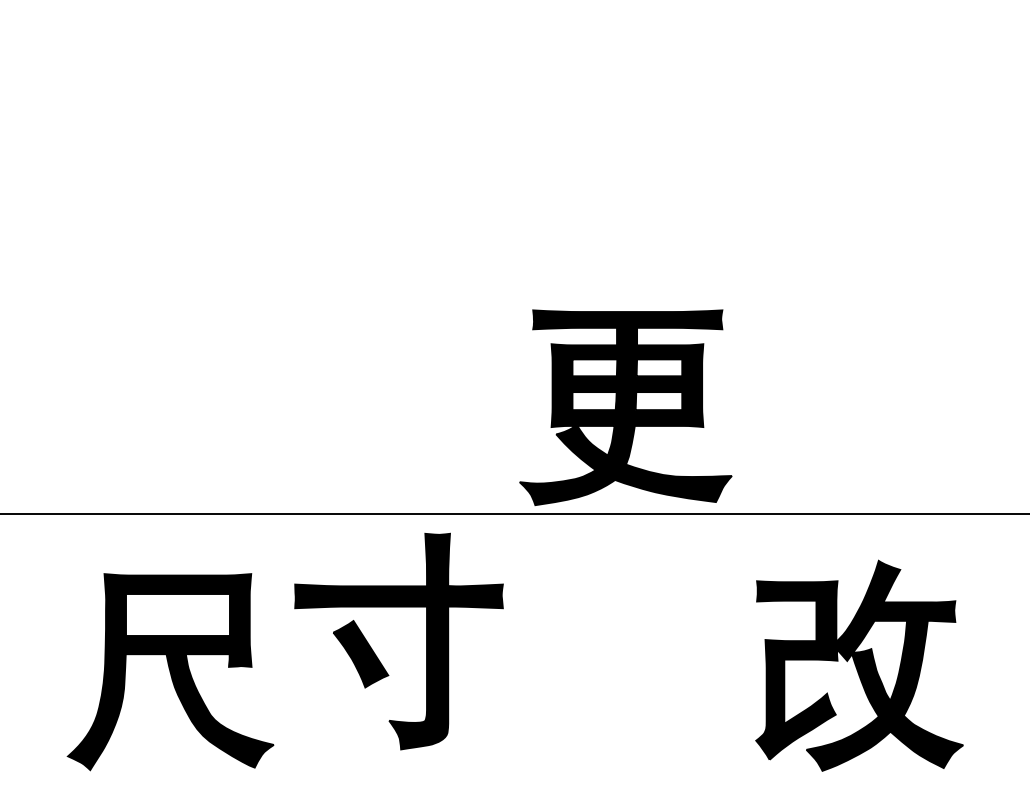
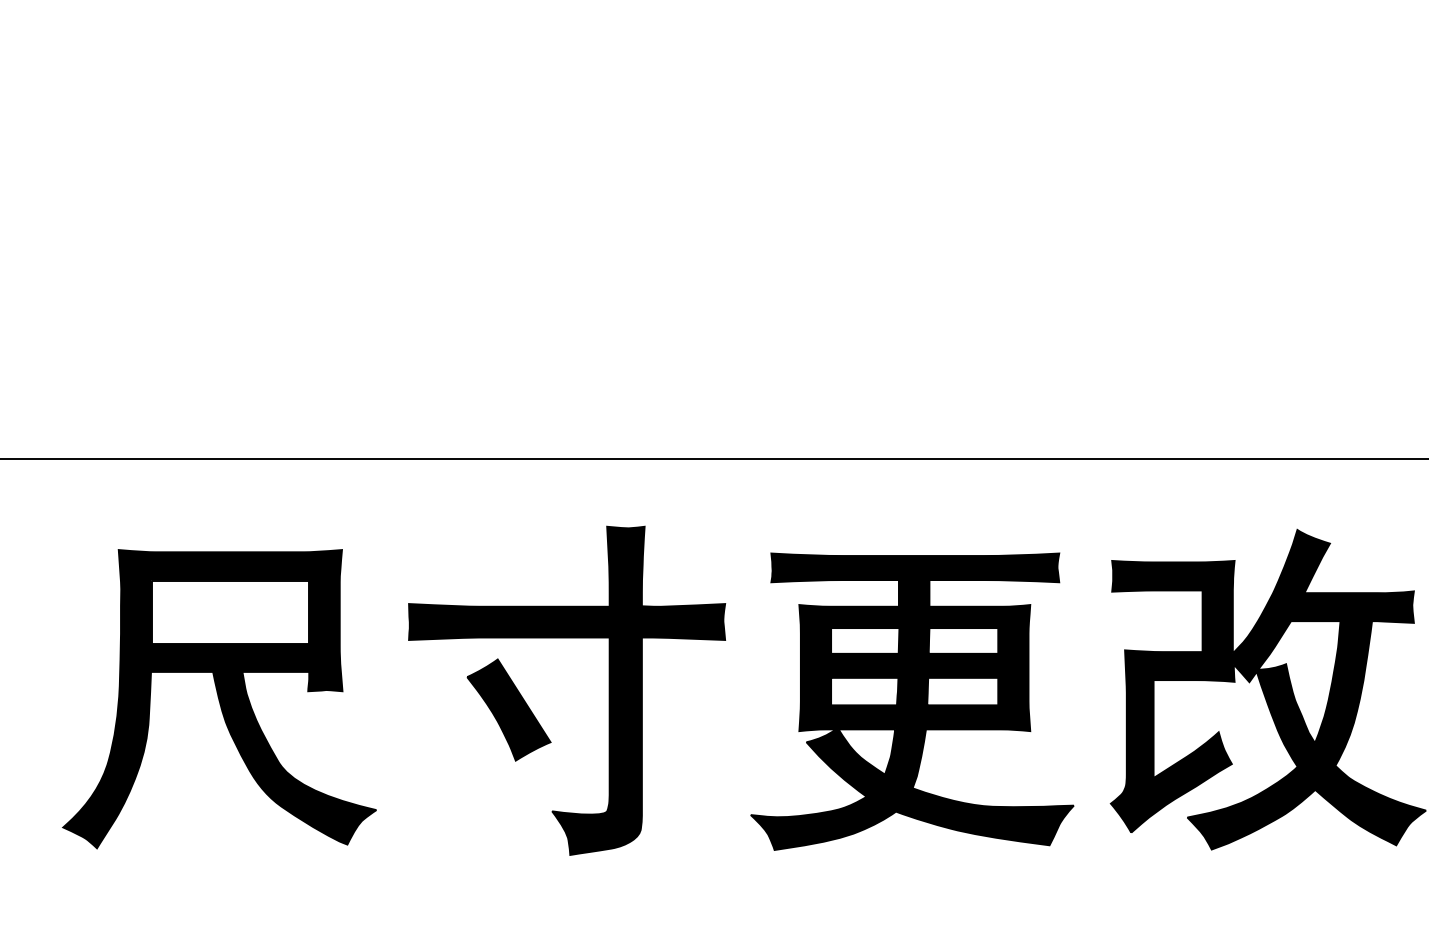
part: (625, 407) -> (911, 701), moved
part: (377, 656) -> (534, 713), moved

